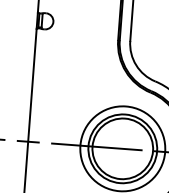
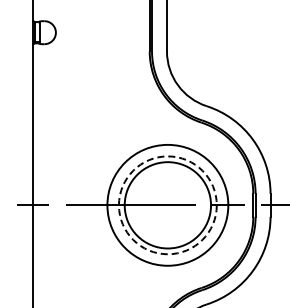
circle: (122, 148) -> (167, 205), solid -> dashed

